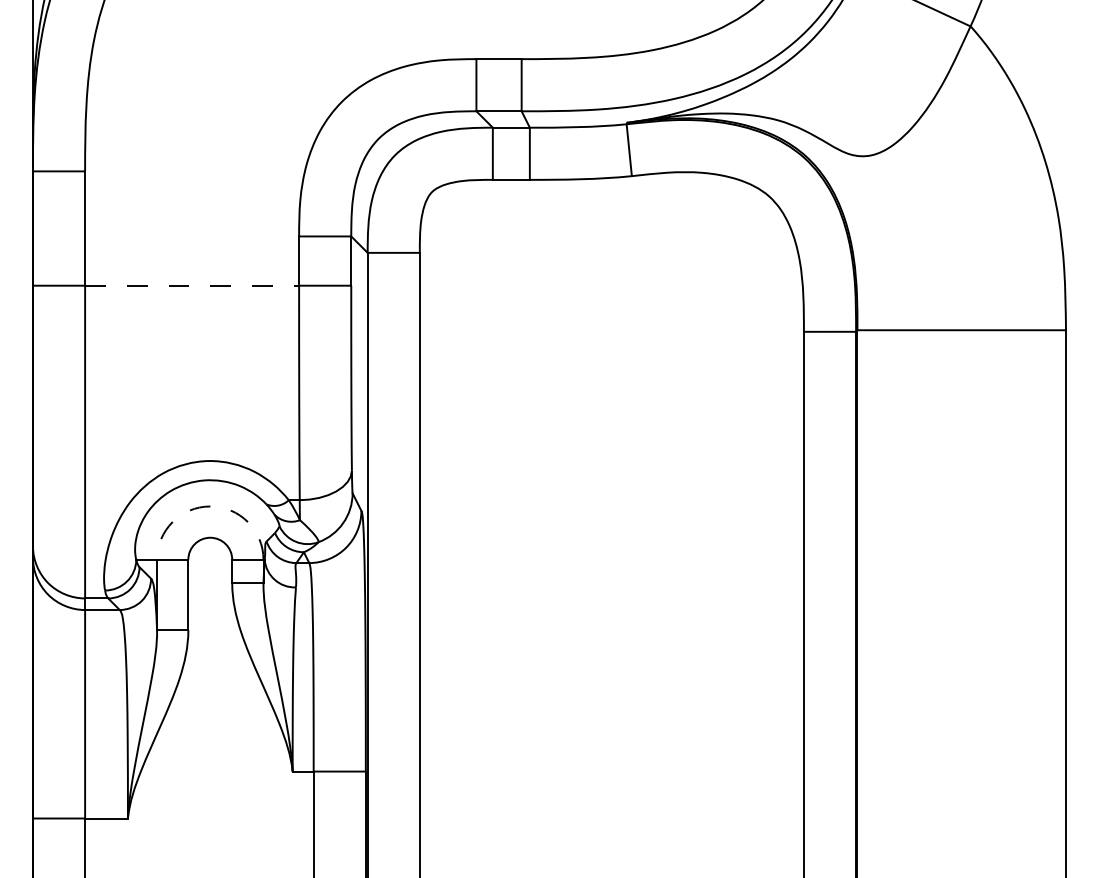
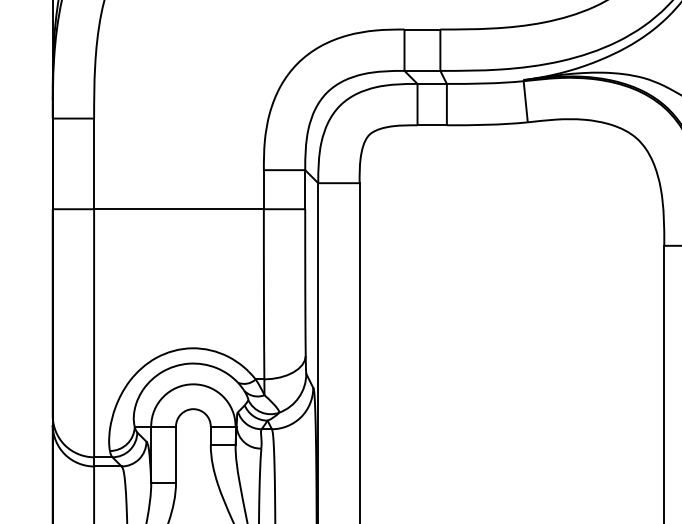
line: (192, 285) -> (179, 209), dashed -> solid
arc: (210, 506) -> (193, 384), dashed -> solid

